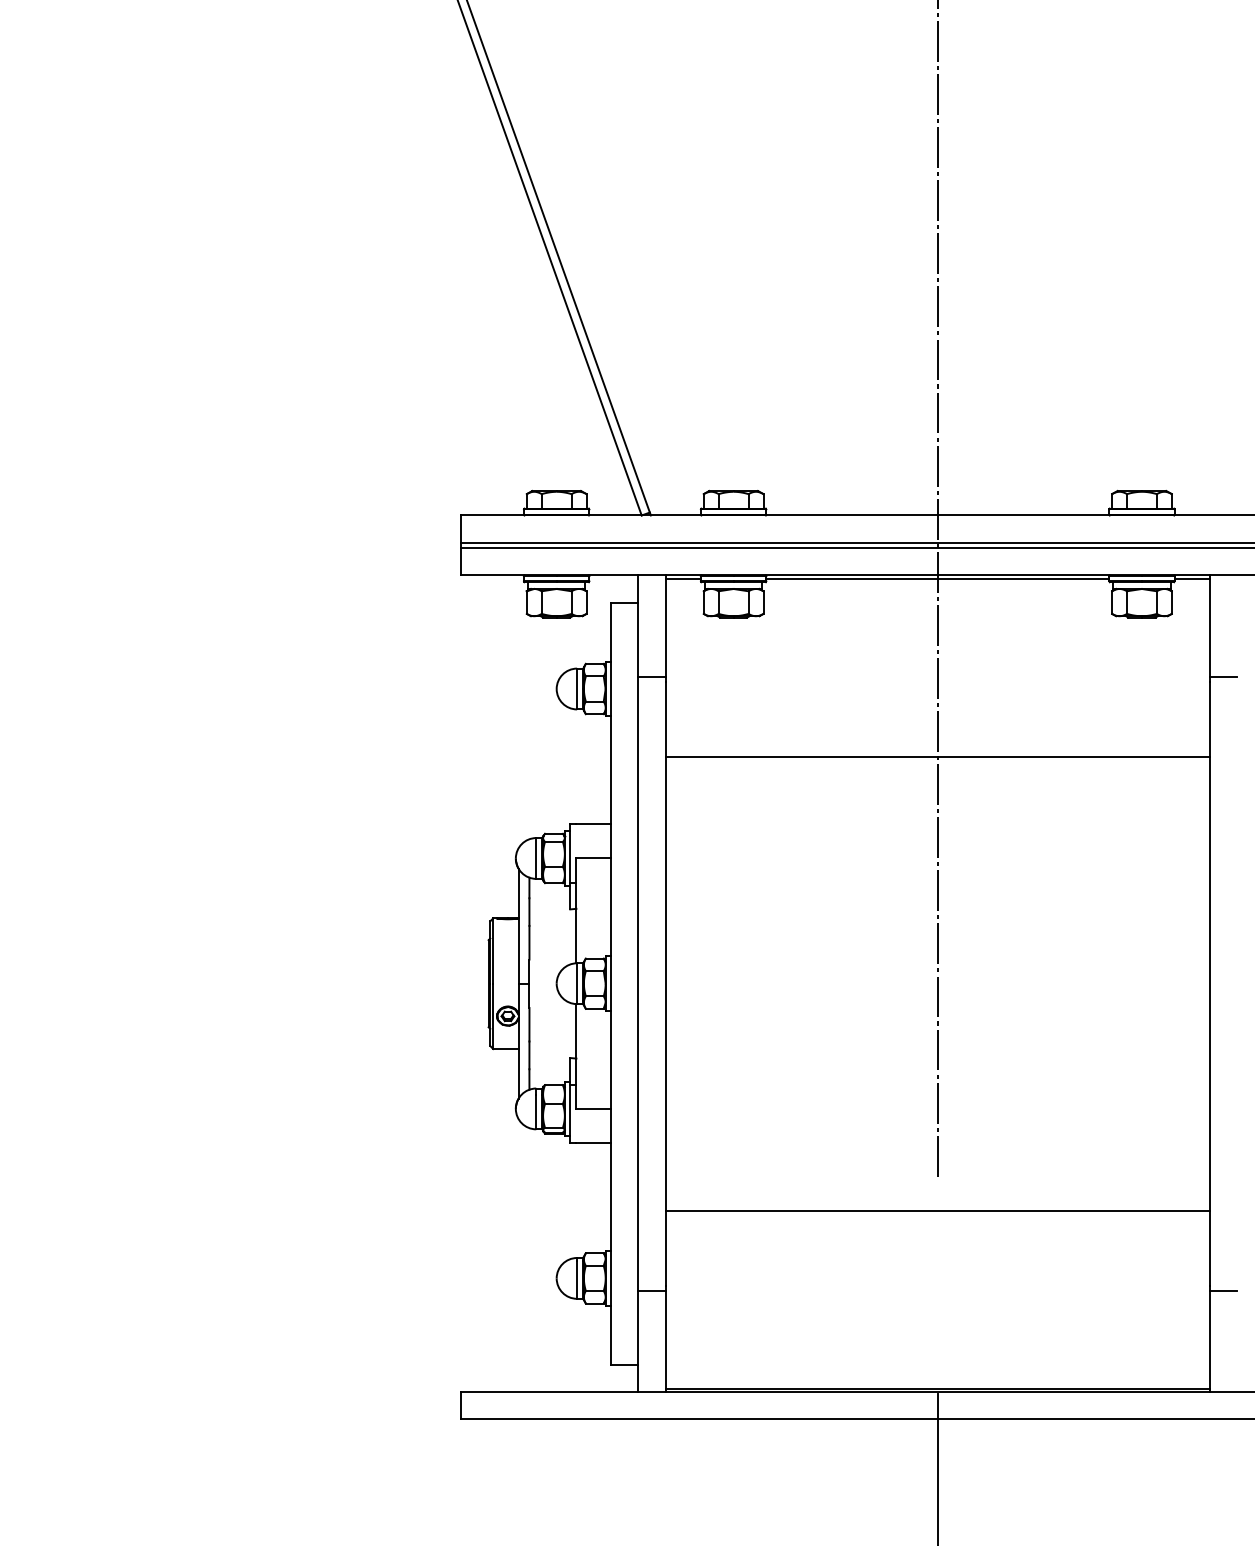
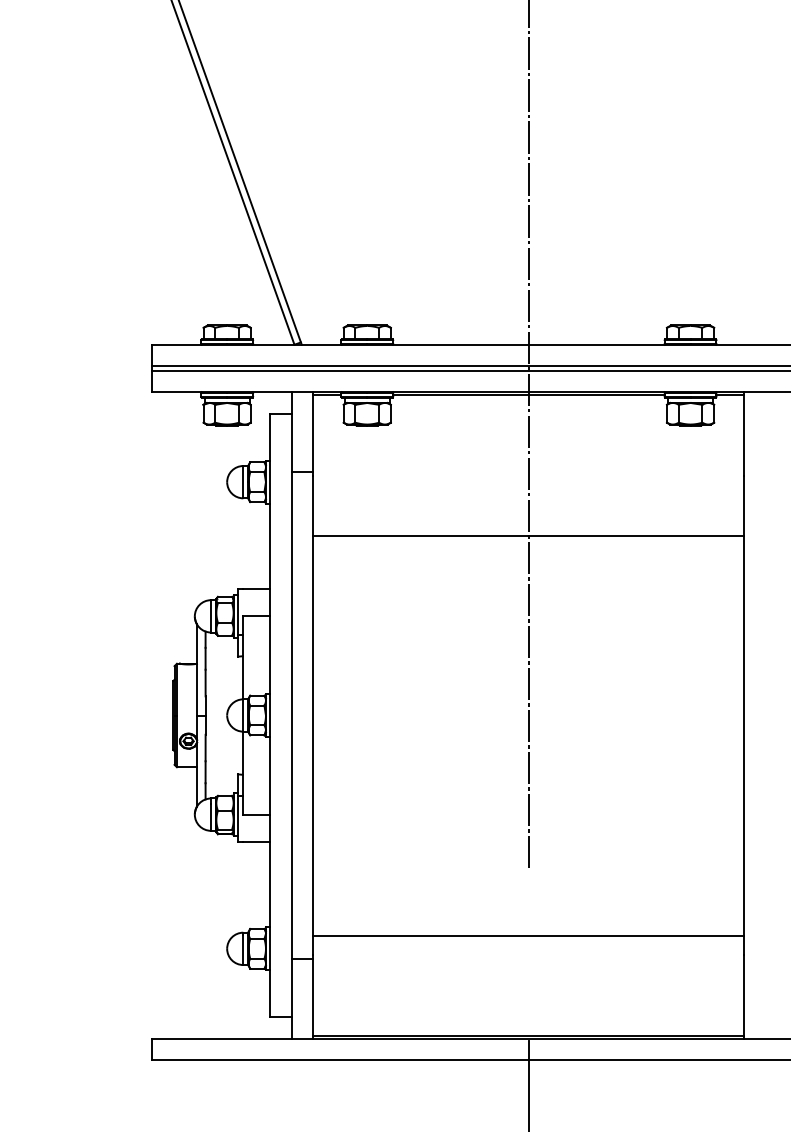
line: (1223, 676) -> (755, 472), removed
line: (937, 1210) -> (528, 935), moved
line: (1223, 1290) -> (755, 958), removed

